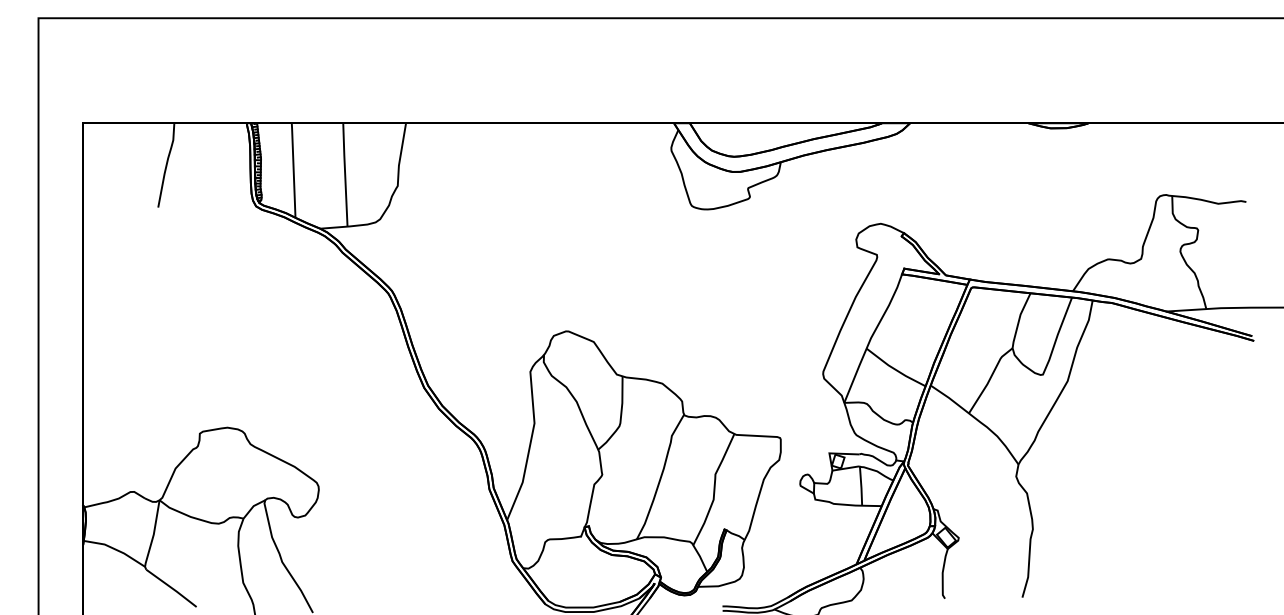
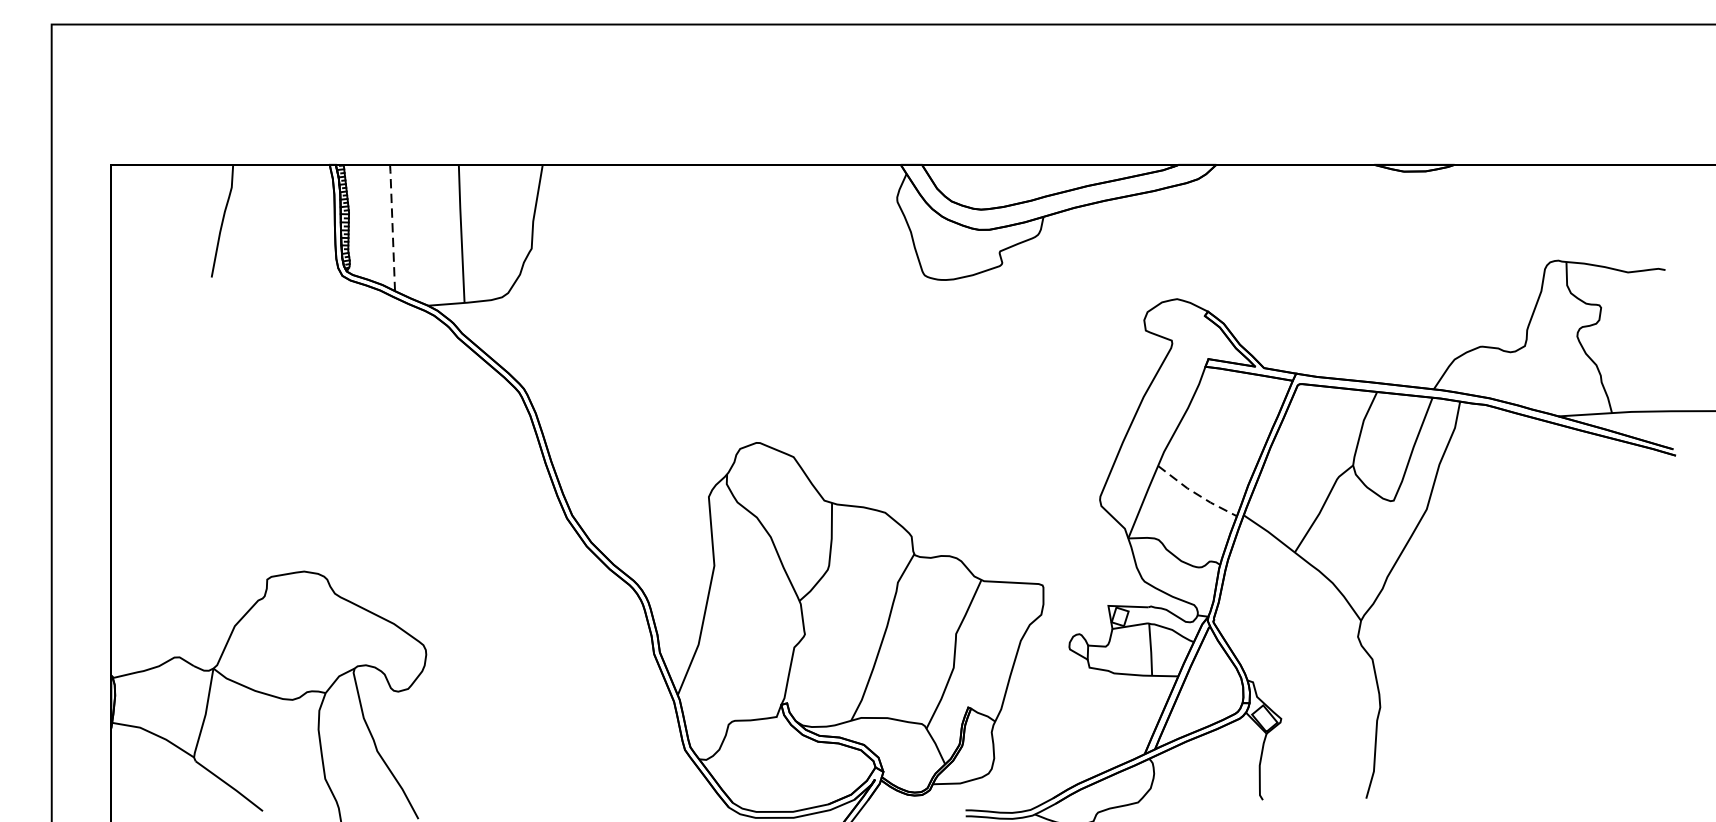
line: (293, 169) -> (392, 226), solid -> dashed
line: (895, 369) -> (1196, 493), solid -> dashed

